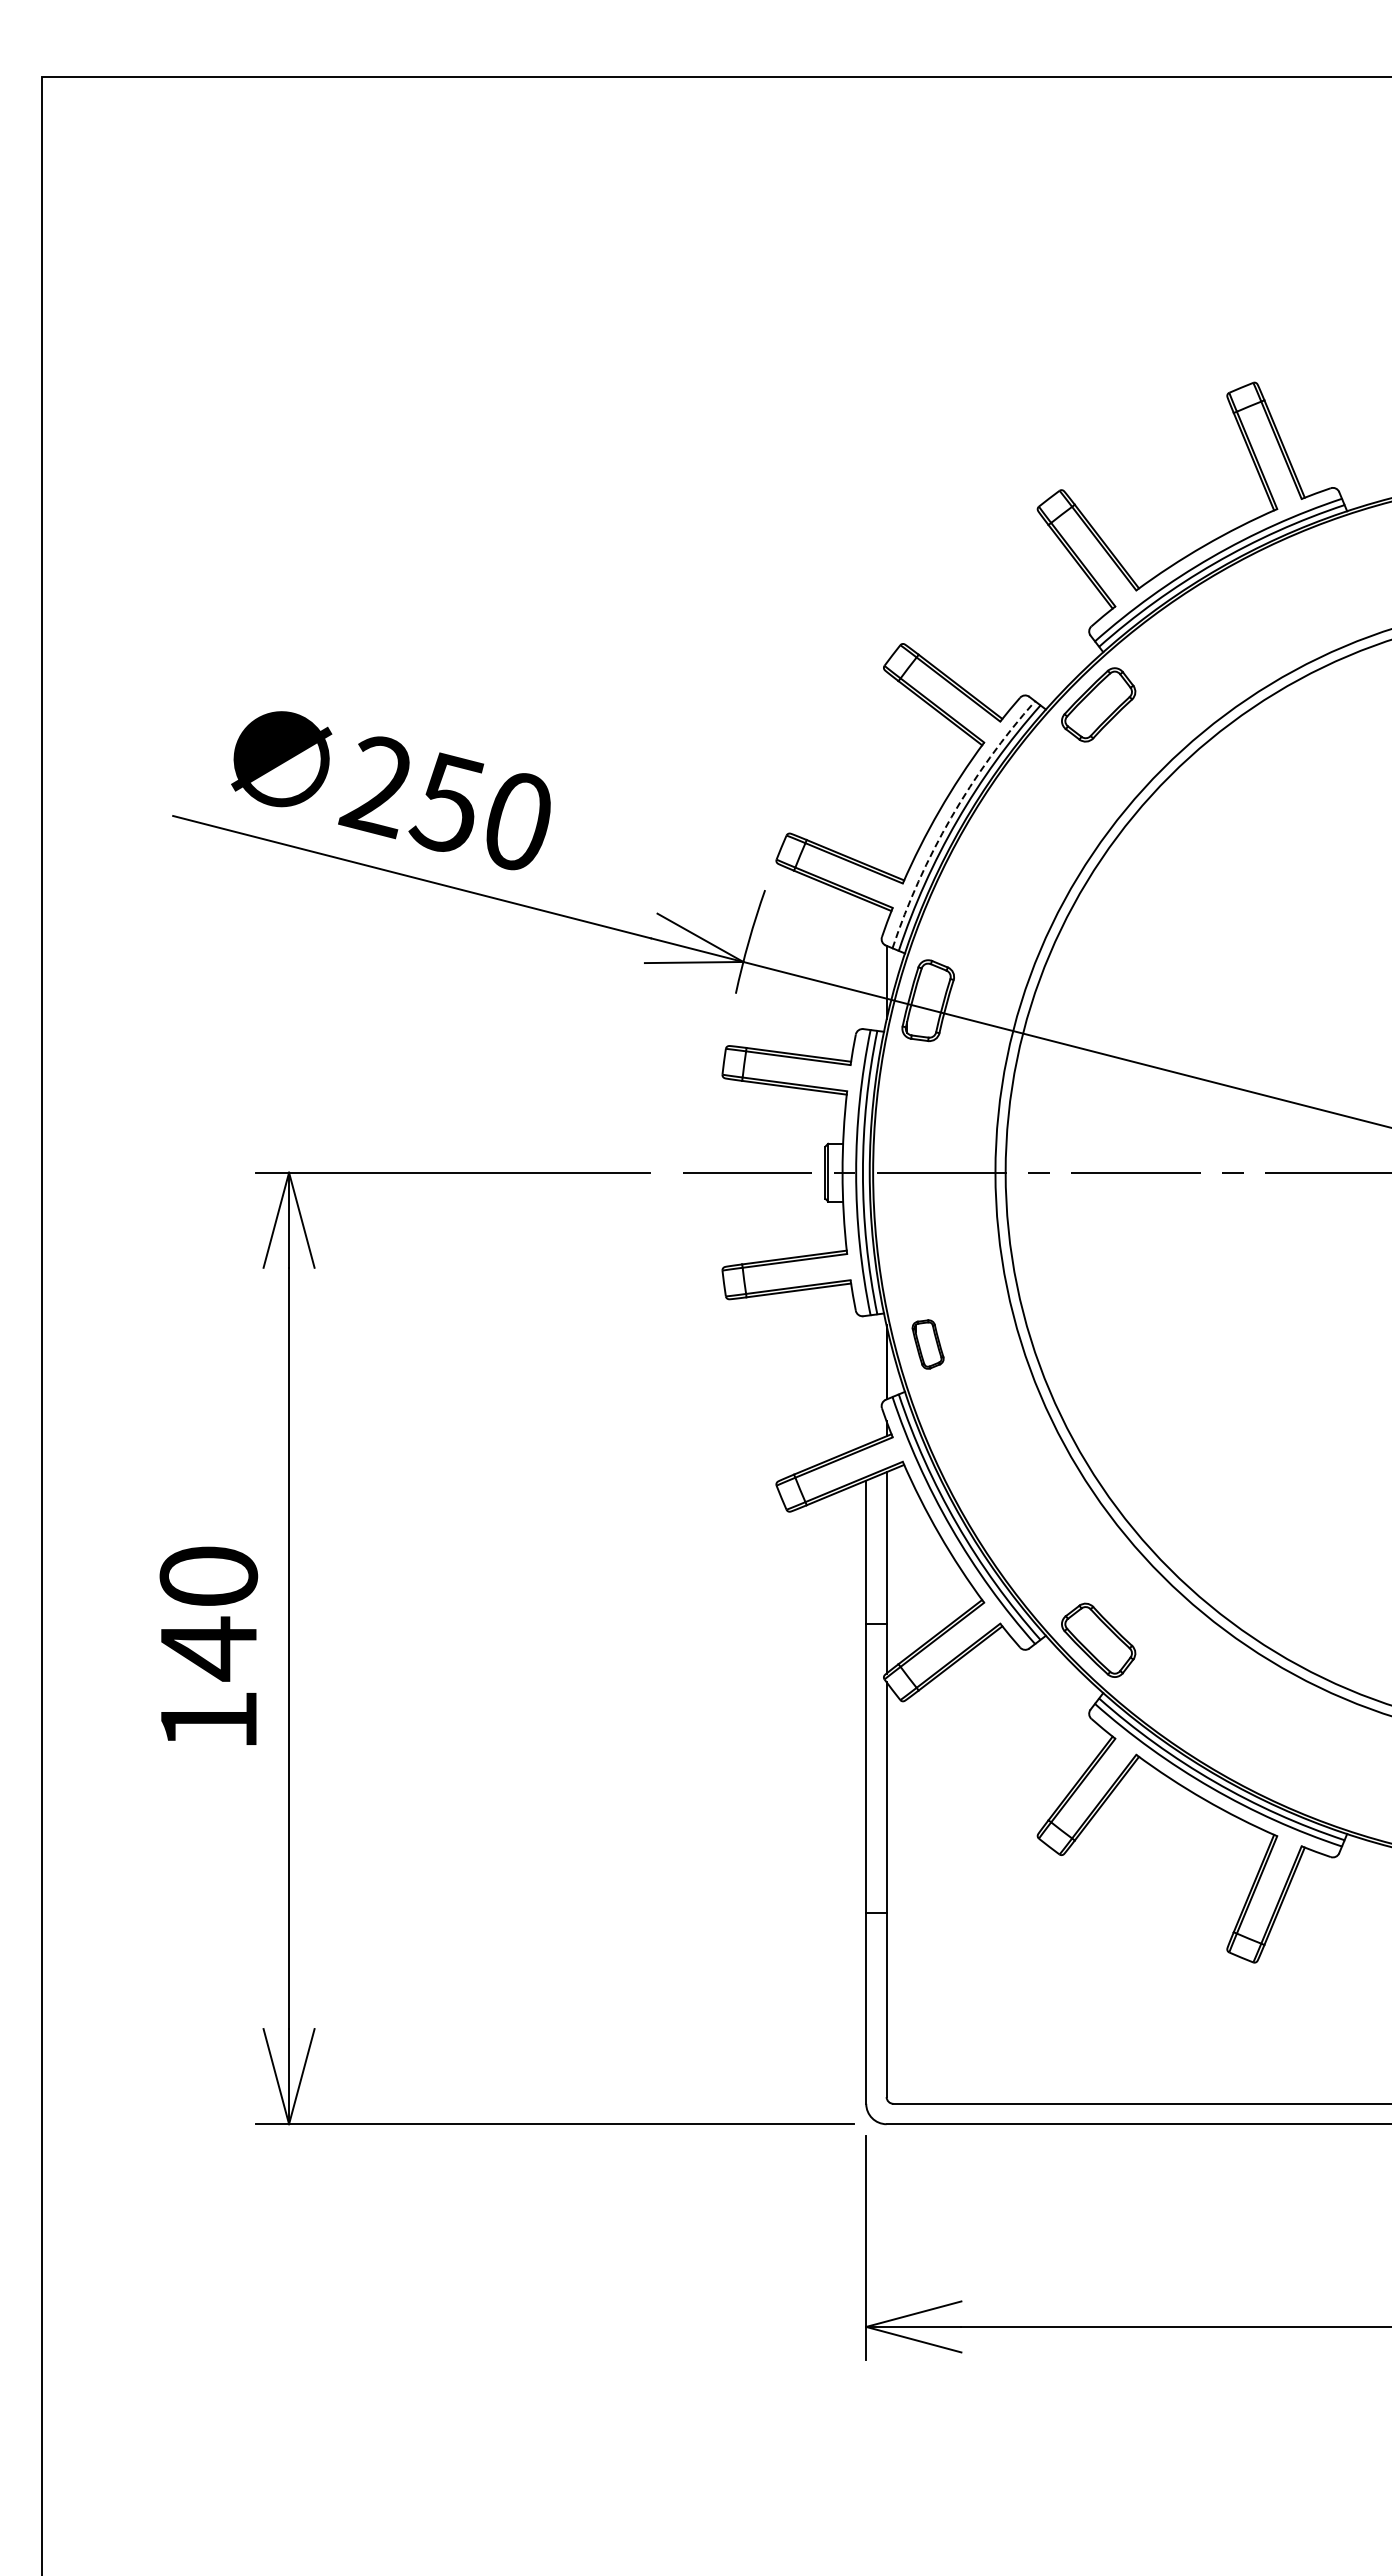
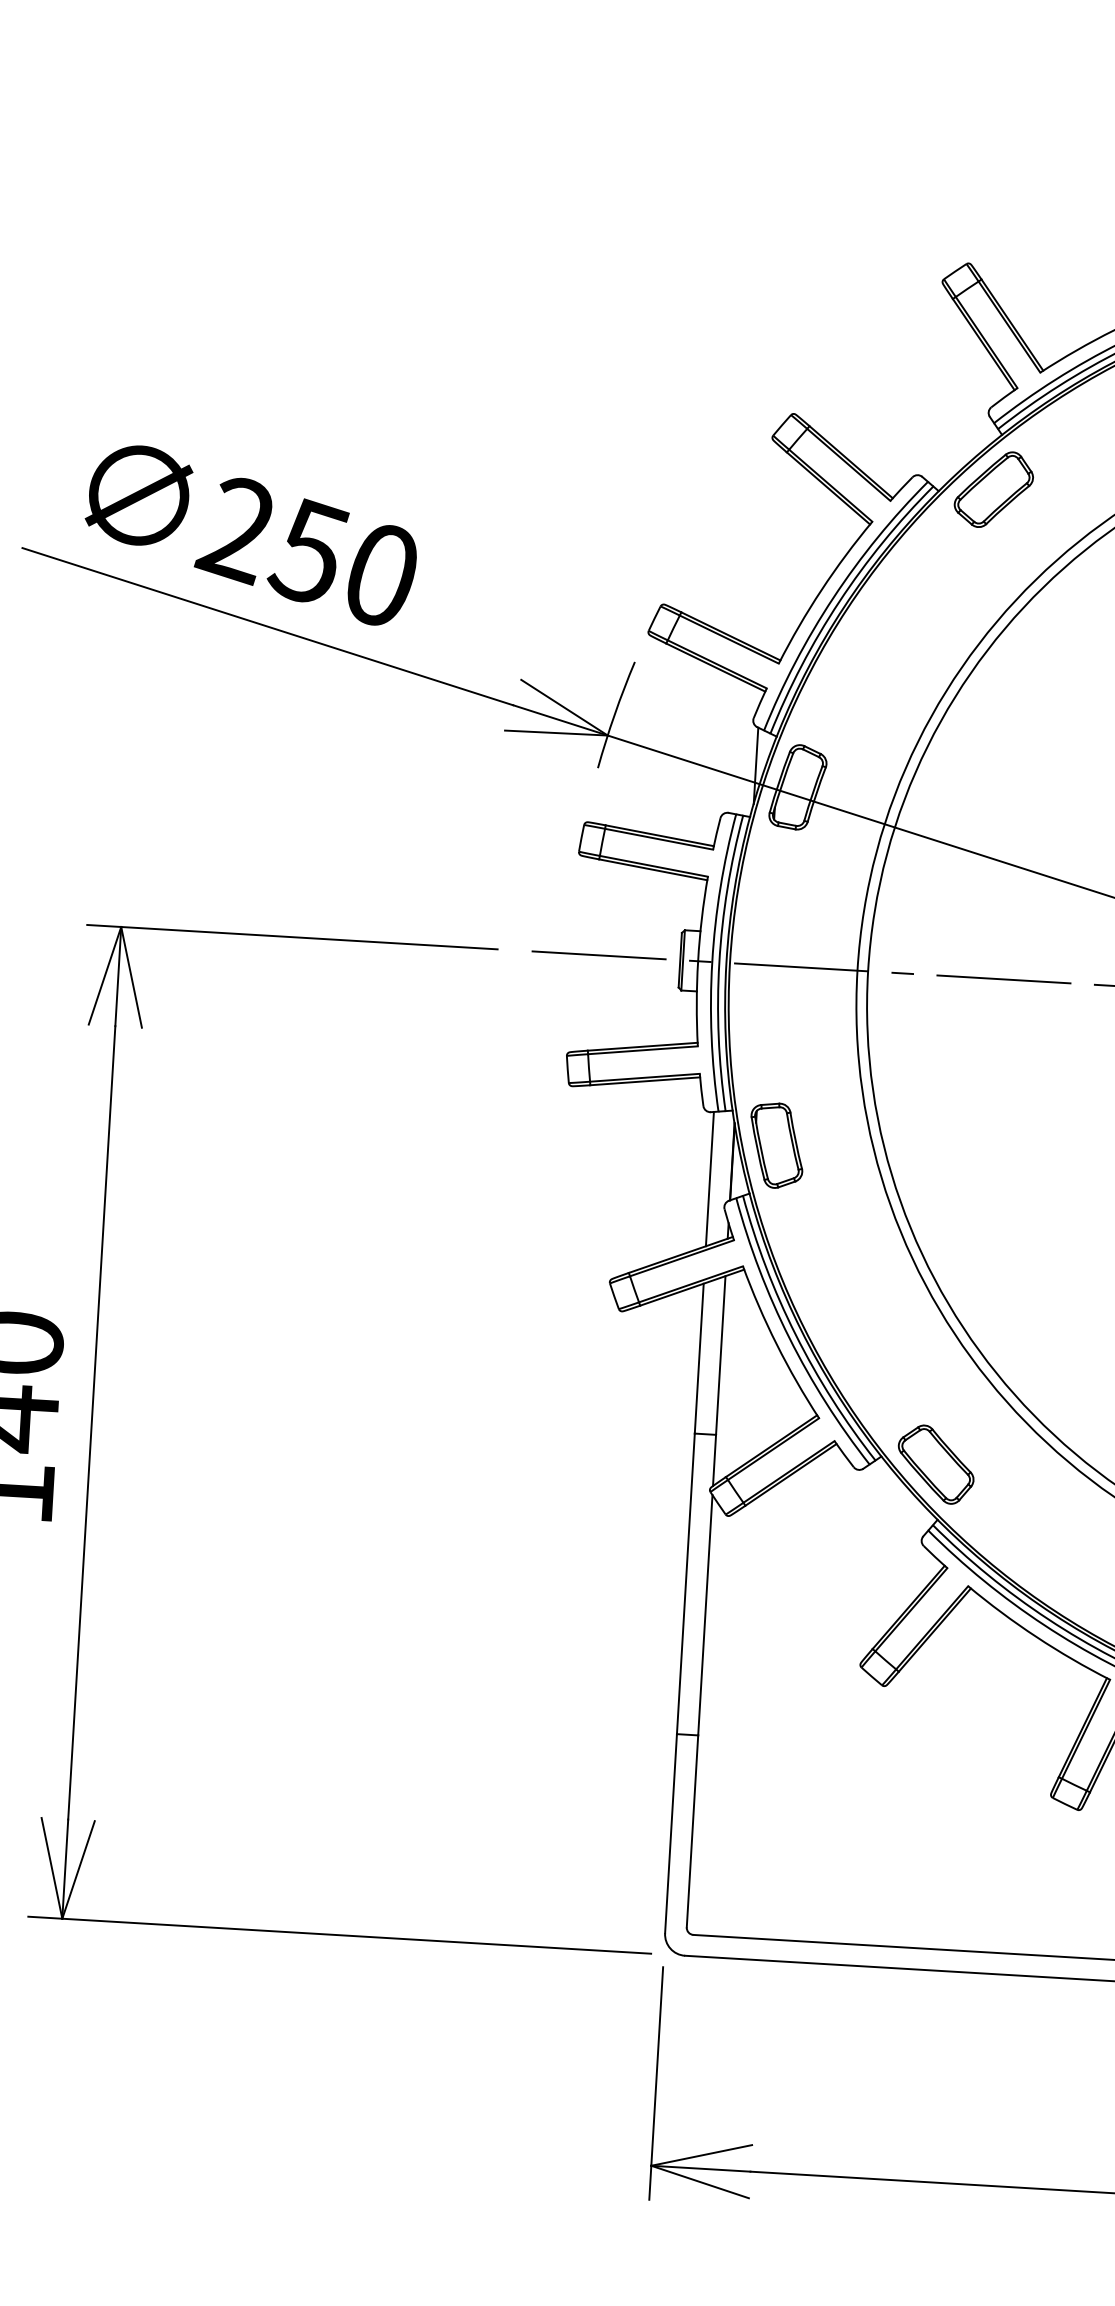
arc: (951, 817) -> (833, 597), dashed -> solid
part: (927, 1344) -> (775, 1145), size x1.67
line: (866, 1379) -> (710, 1178), added

